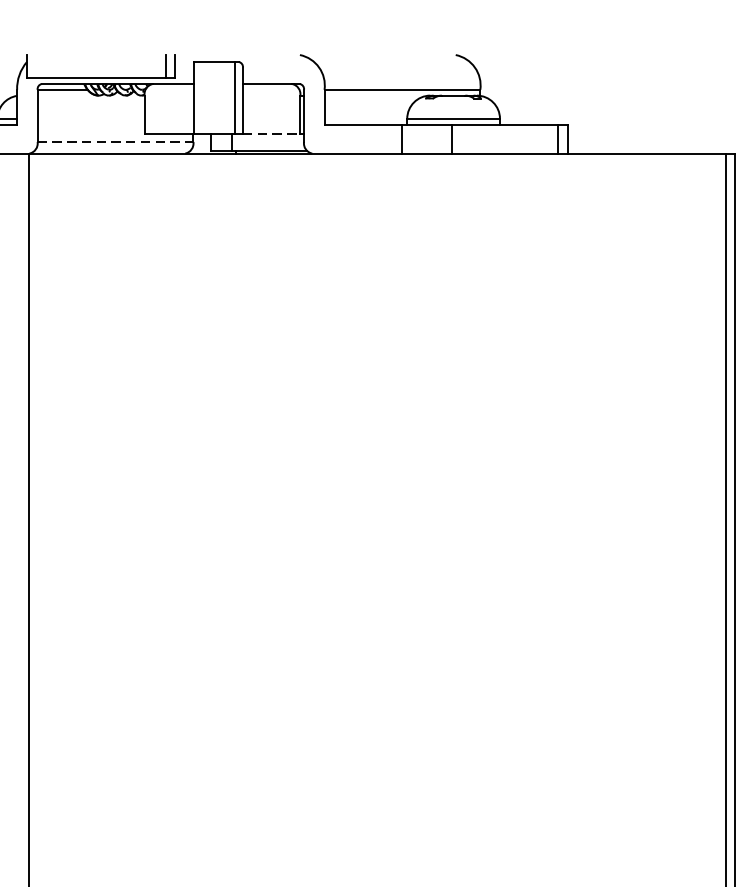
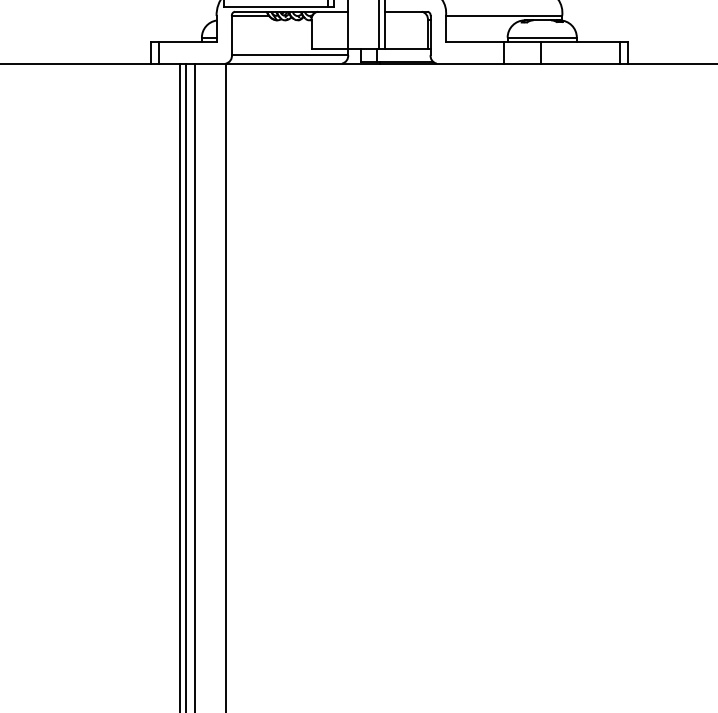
line: (271, 133) -> (406, 48), dashed -> solid
line: (116, 141) -> (290, 54), dashed -> solid

